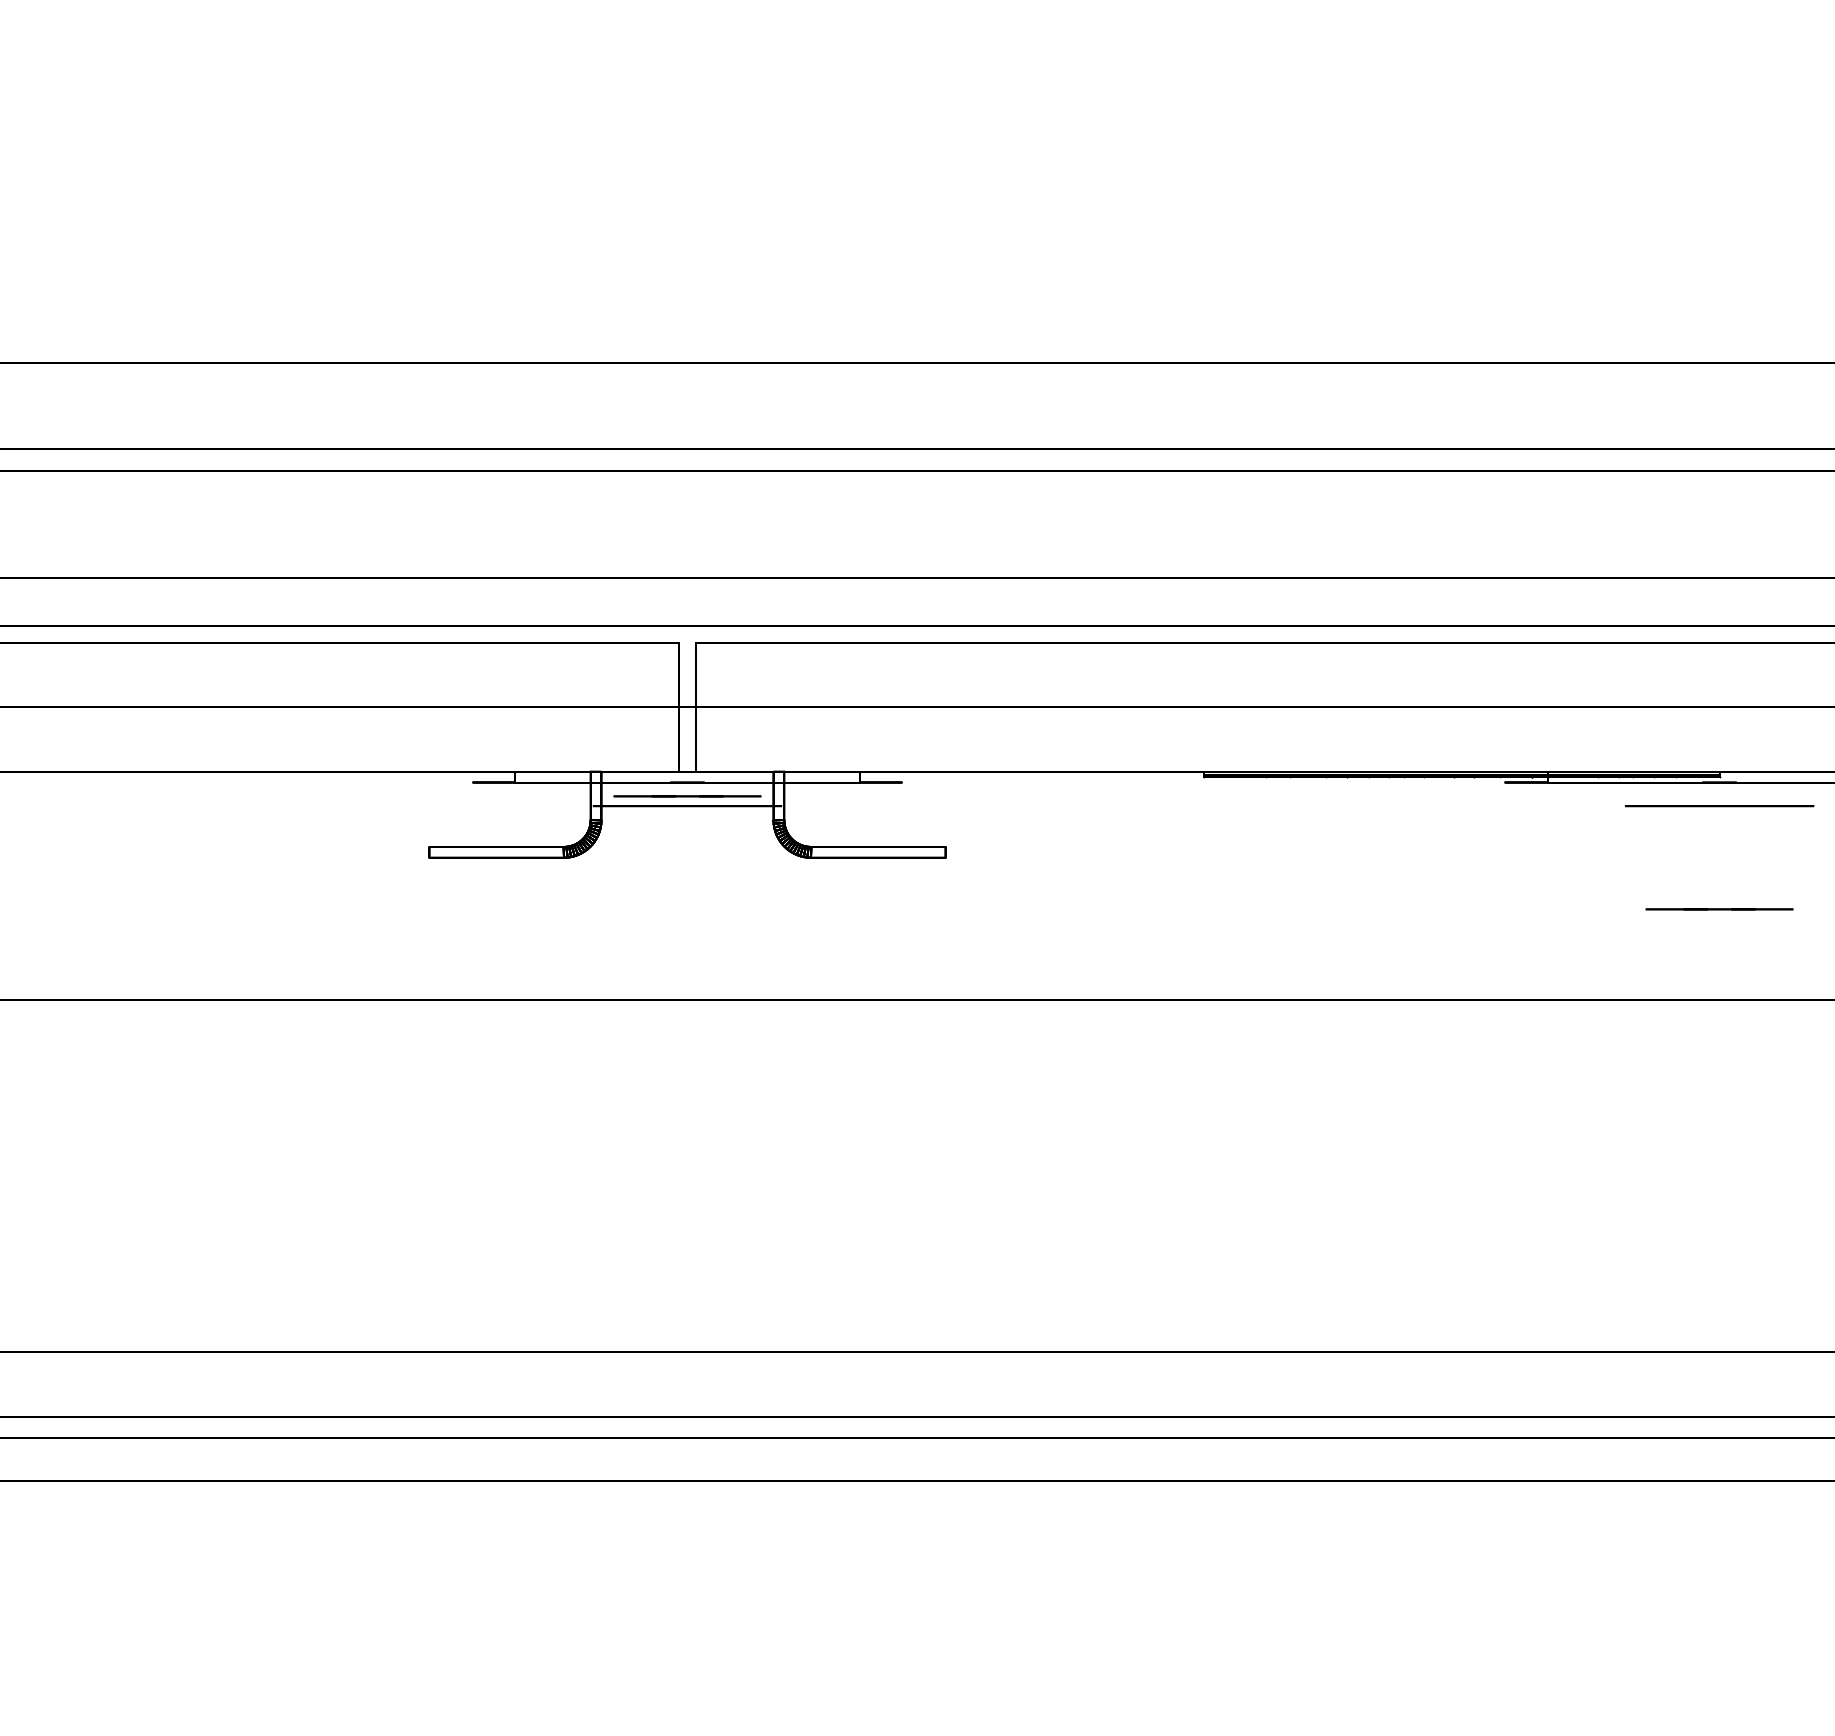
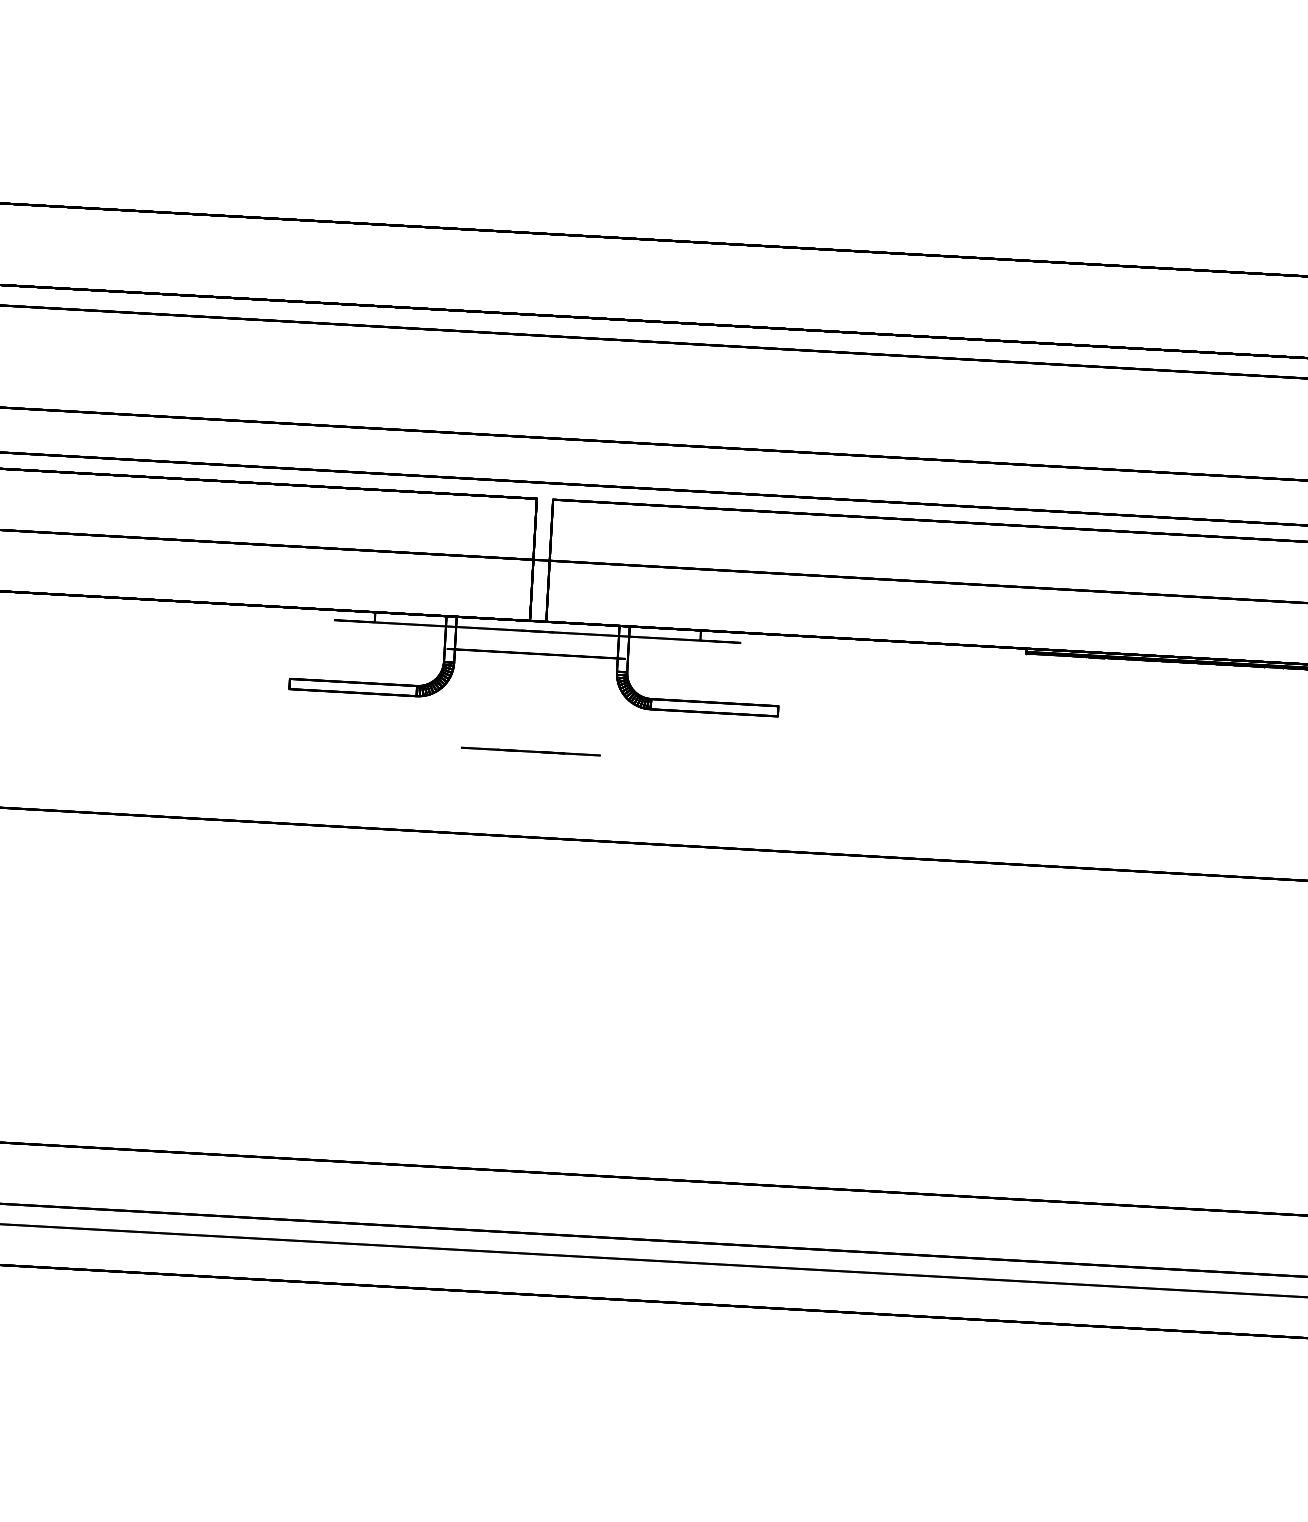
line: (687, 796) -> (530, 751), moved

